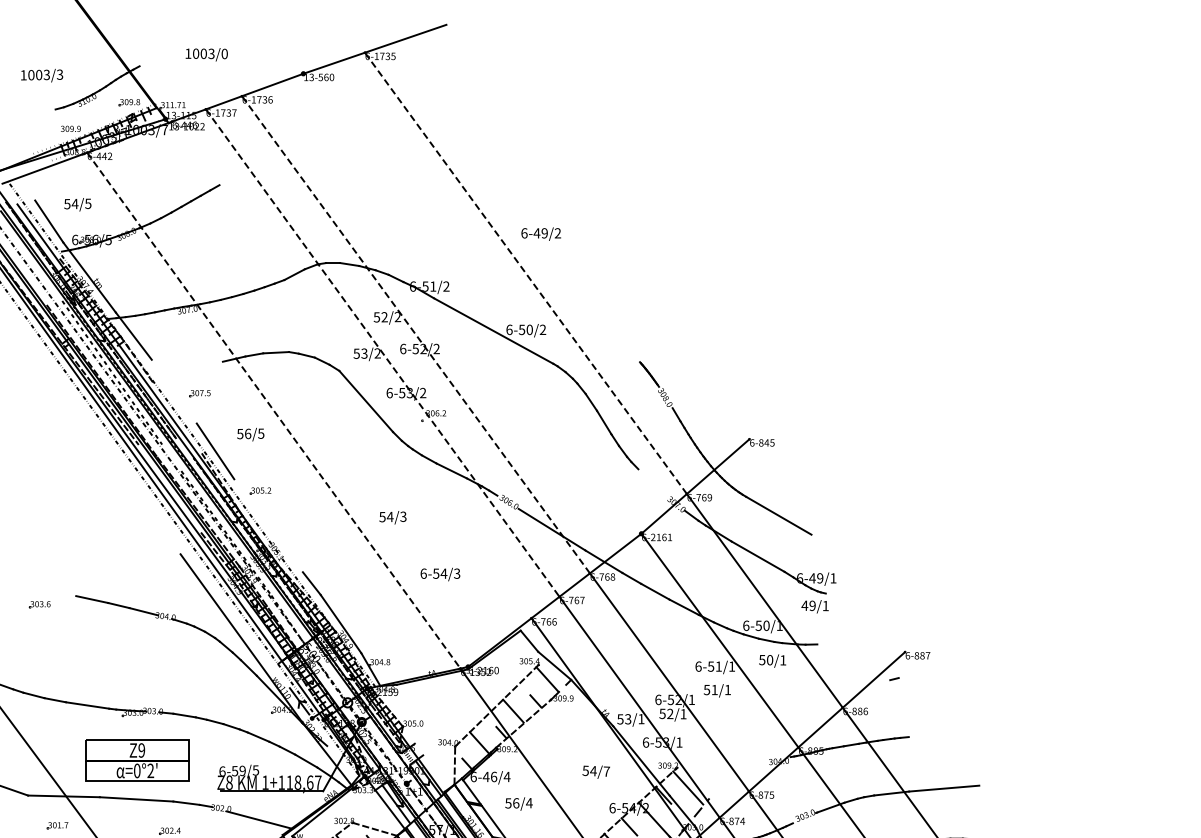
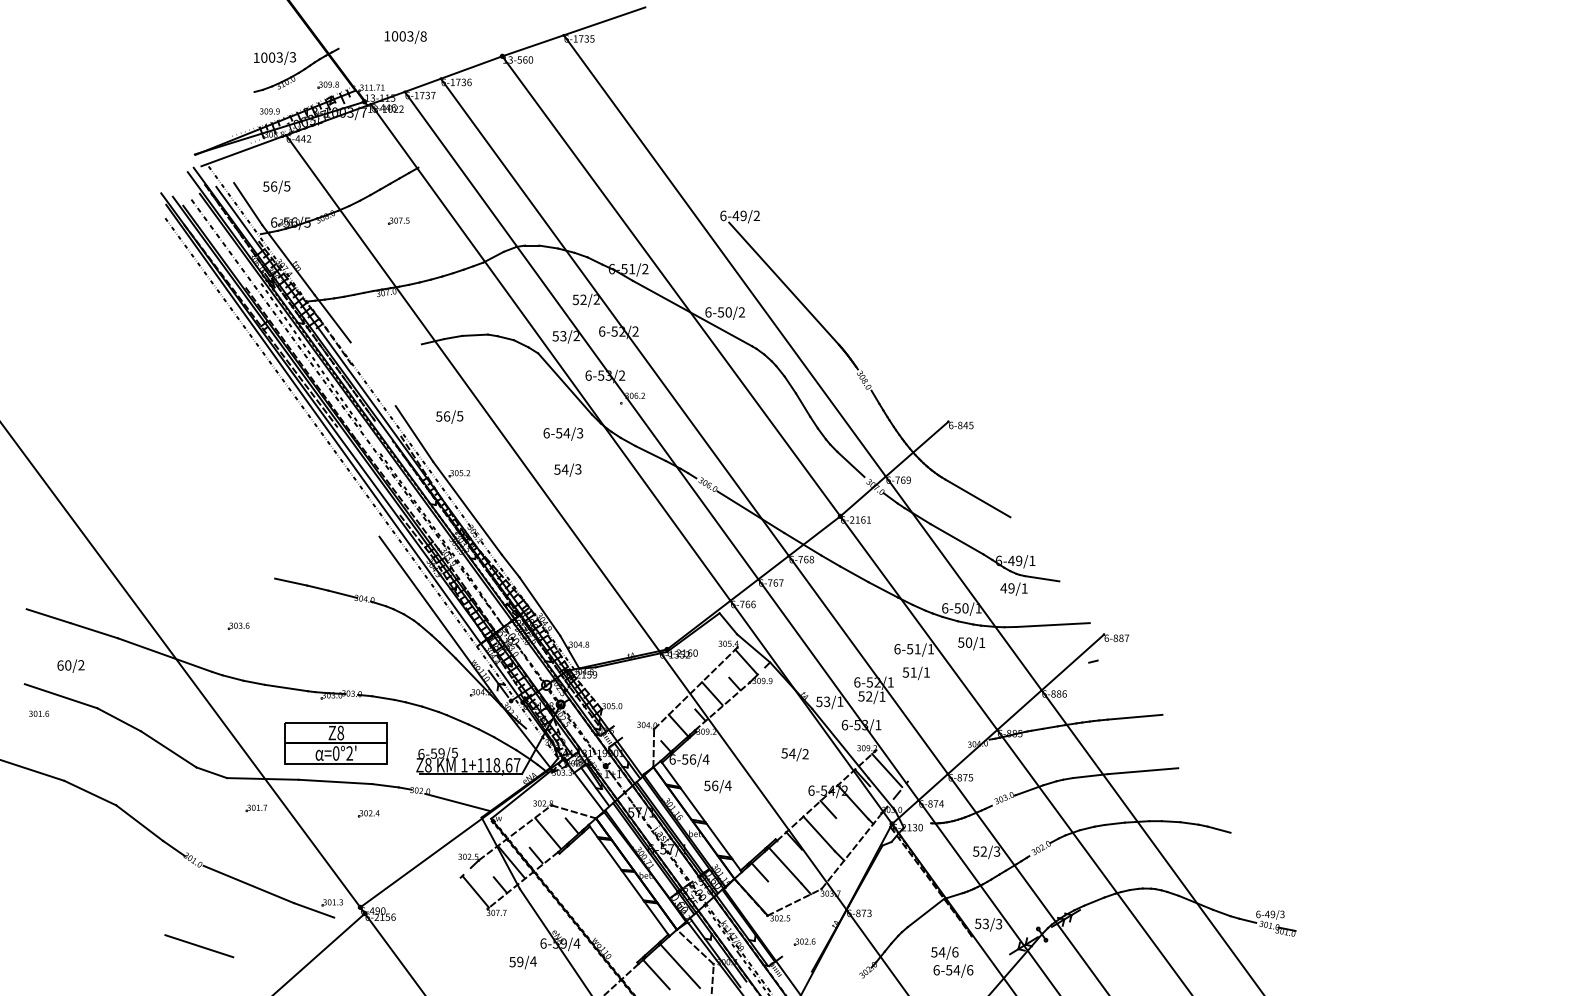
text: (224, 53) -> (423, 36), 1003/0 -> 1003/8
text: (42, 74) -> (275, 57), moved
text: (74, 203) -> (273, 186), 54/5 -> 56/5
line: (525, 272) -> (724, 255), dashed -> solid
line: (584, 300) -> (783, 283), added
line: (472, 303) -> (671, 286), added
line: (415, 333) -> (614, 316), dashed -> solid
line: (382, 353) -> (581, 336), dashed -> solid
line: (351, 369) -> (550, 352), added
part: (199, 392) -> (398, 220), moved
line: (274, 410) -> (473, 393), dashed -> solid
line: (651, 481) -> (850, 464), added
text: (392, 516) -> (567, 469), moved
line: (268, 524) -> (467, 507), added
text: (440, 573) -> (563, 433), moved
line: (842, 595) -> (1041, 578), added
part: (39, 603) -> (238, 625), moved
line: (853, 641) -> (1052, 624), added
line: (935, 733) -> (1134, 716), added
text: (141, 749) -> (340, 732), Z9 -> Z8
text: (606, 771) -> (805, 754), 54/7 -> 54/2
text: (485, 776) -> (684, 759), 6-46/4 -> 6-56/4

